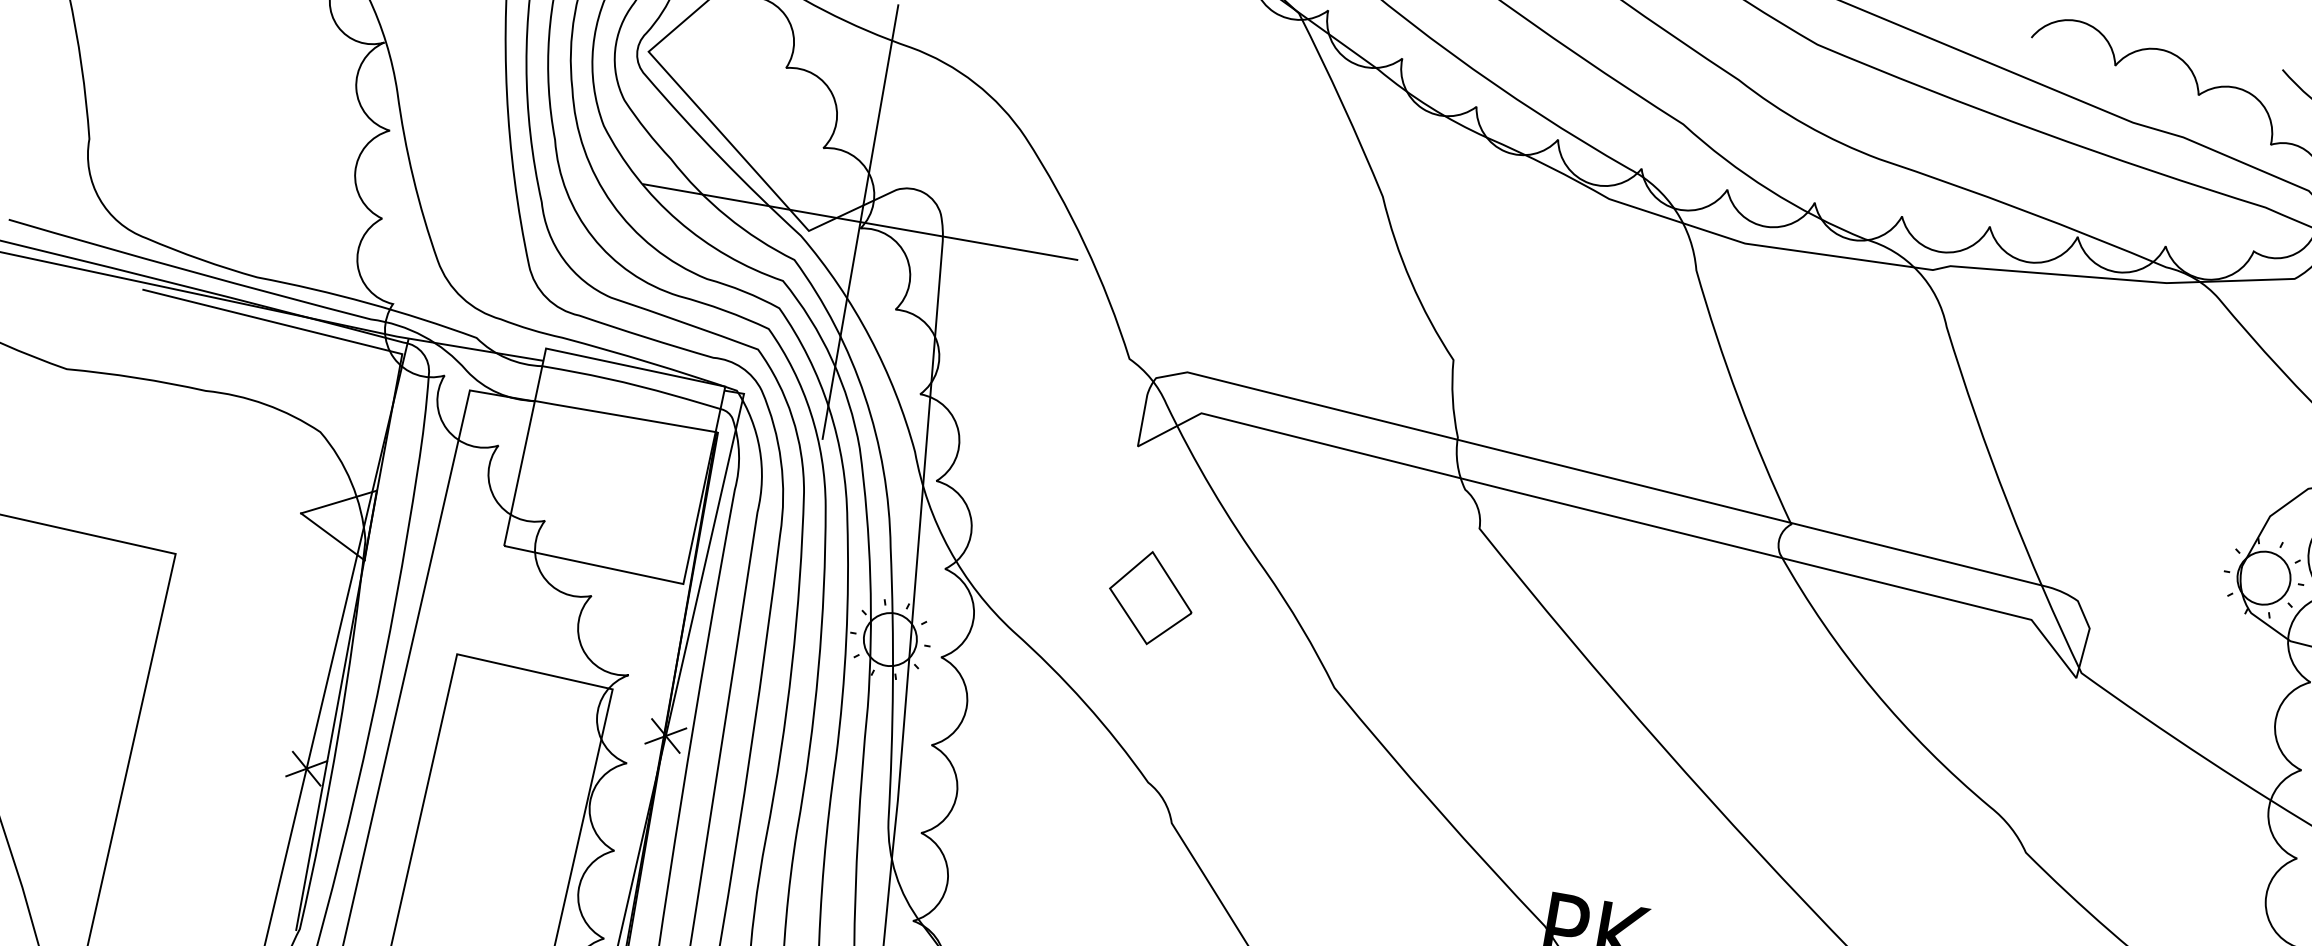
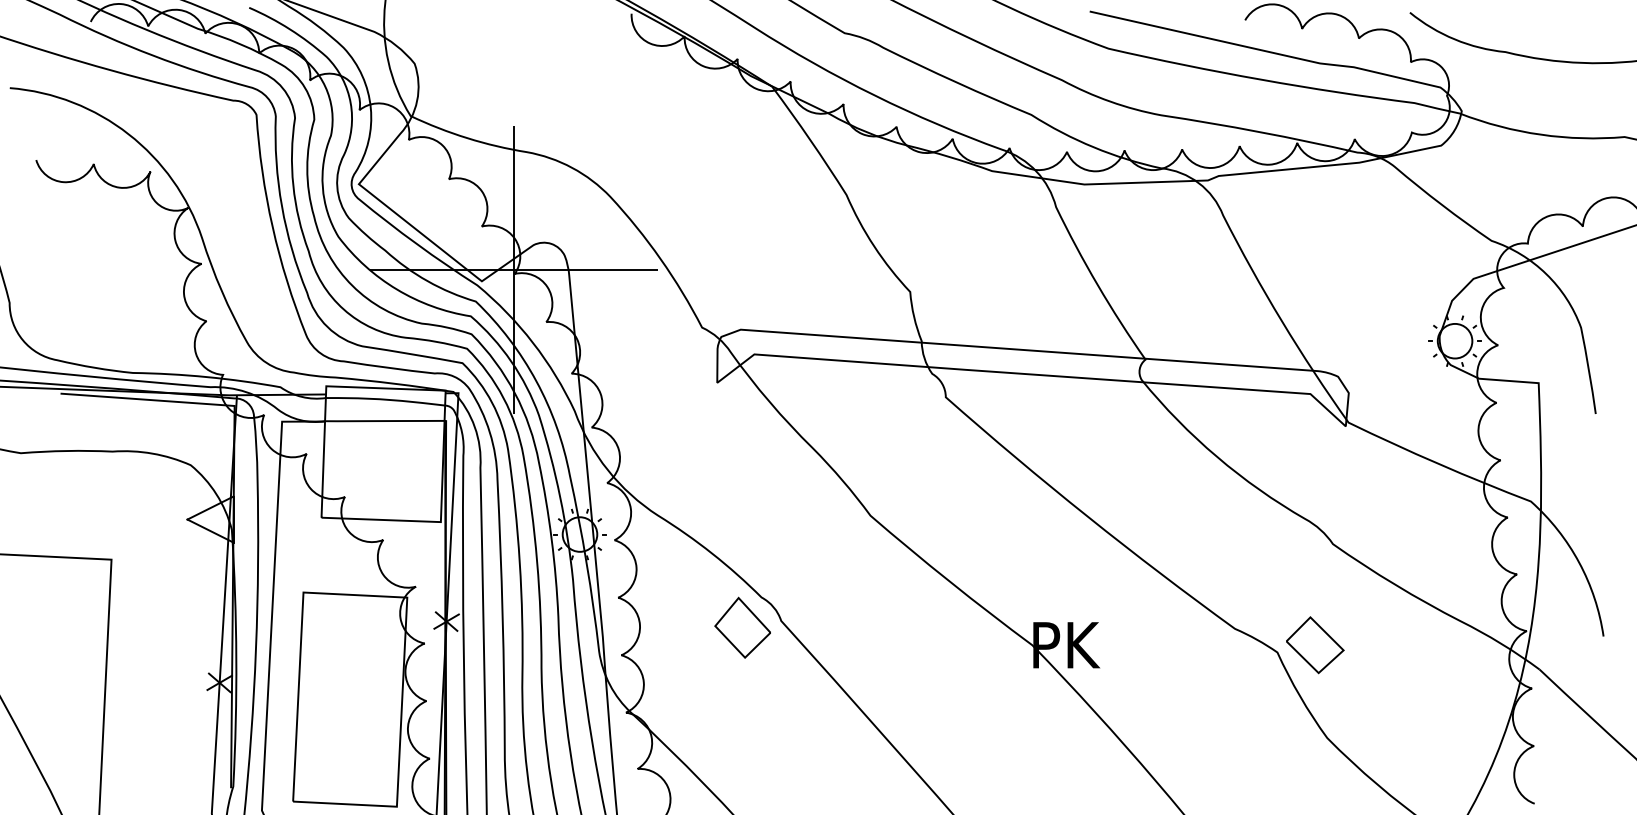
part: (1150, 597) -> (742, 627), moved

